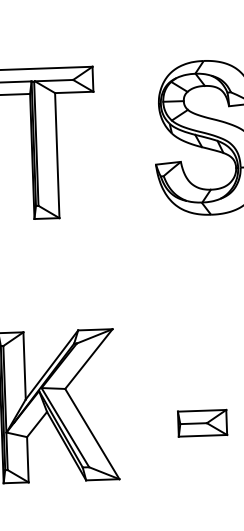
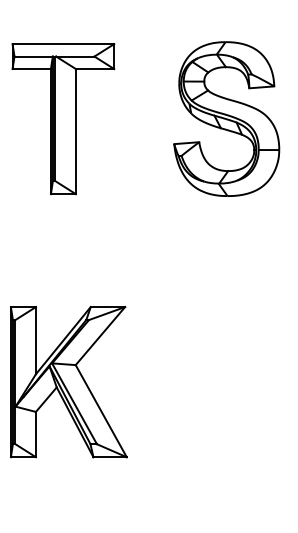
part: (202, 422) -> (211, 403), removed

